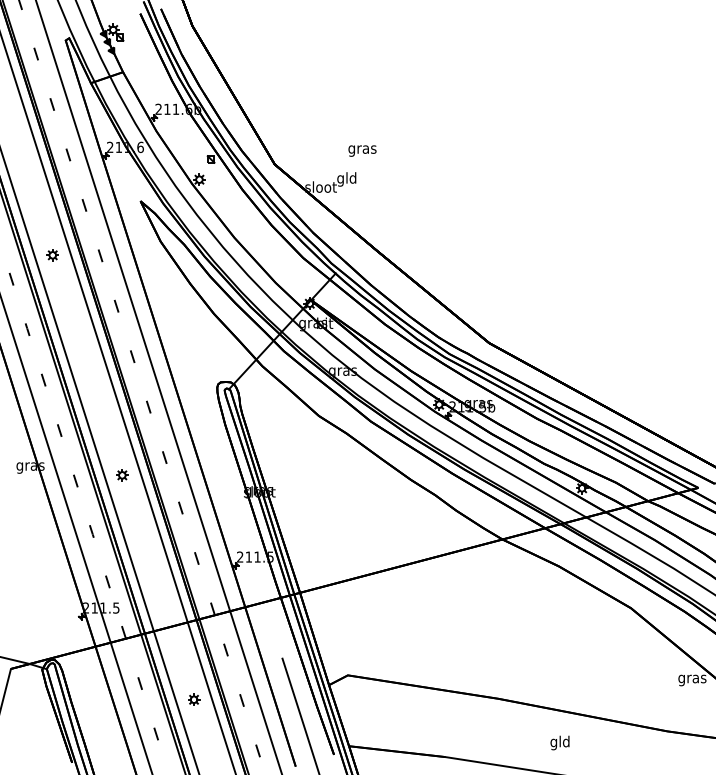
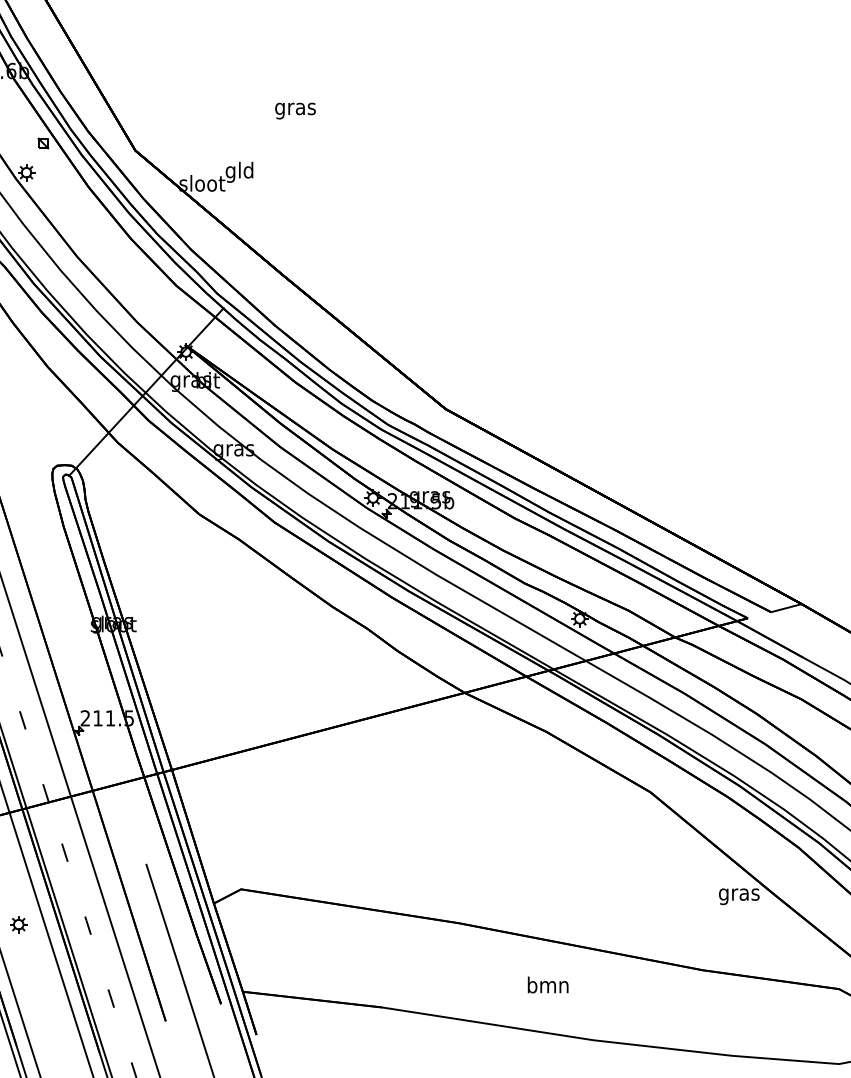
text: (362, 150) -> (295, 110), moved
text: (560, 742) -> (548, 986), gld -> bmn

